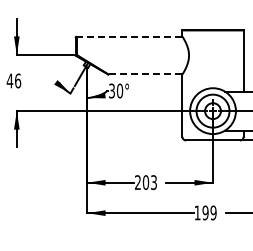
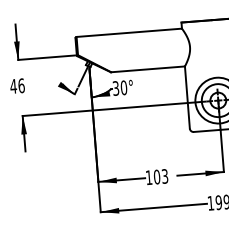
line: (129, 36) -> (129, 32), dashed -> solid
line: (145, 74) -> (148, 69), dashed -> solid
text: (137, 182) -> (148, 177), 203 -> 103

